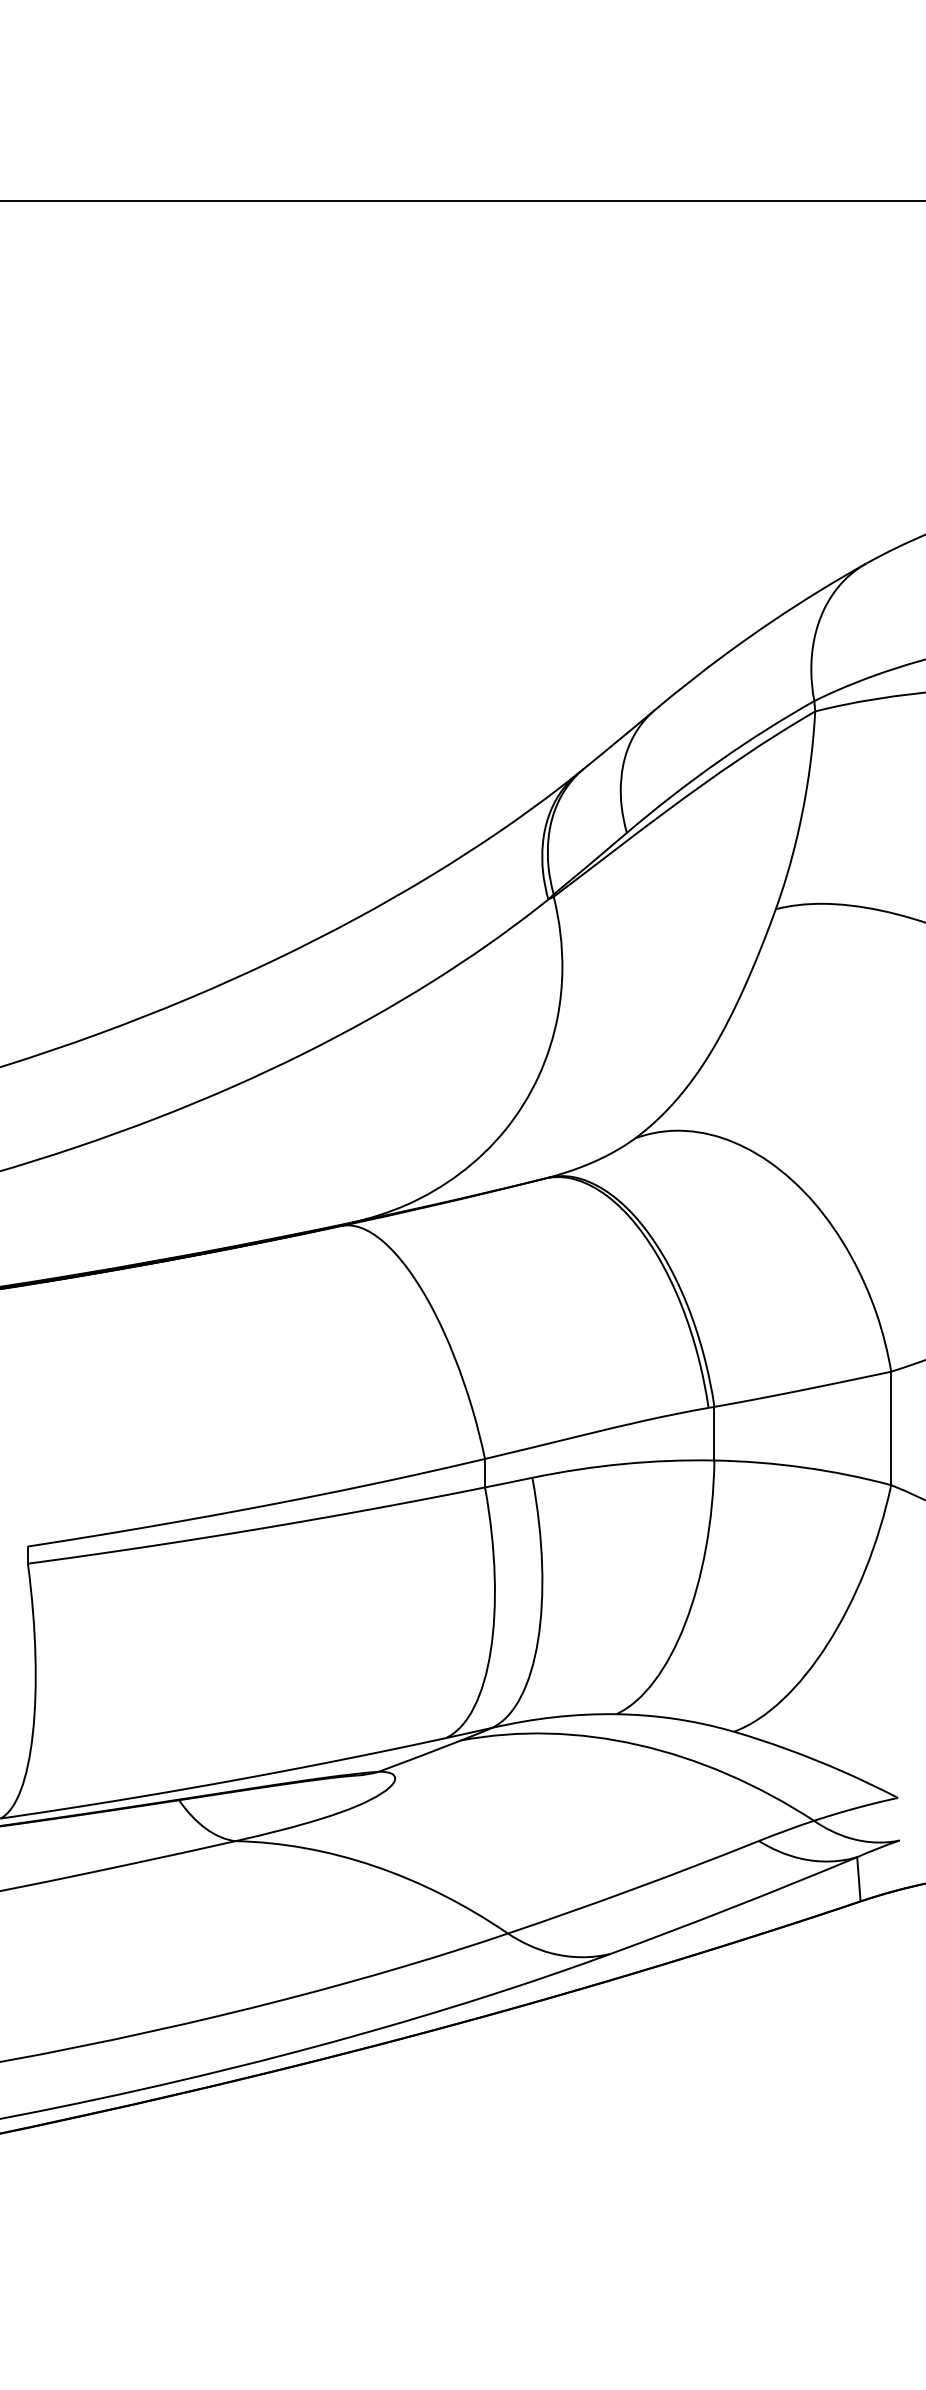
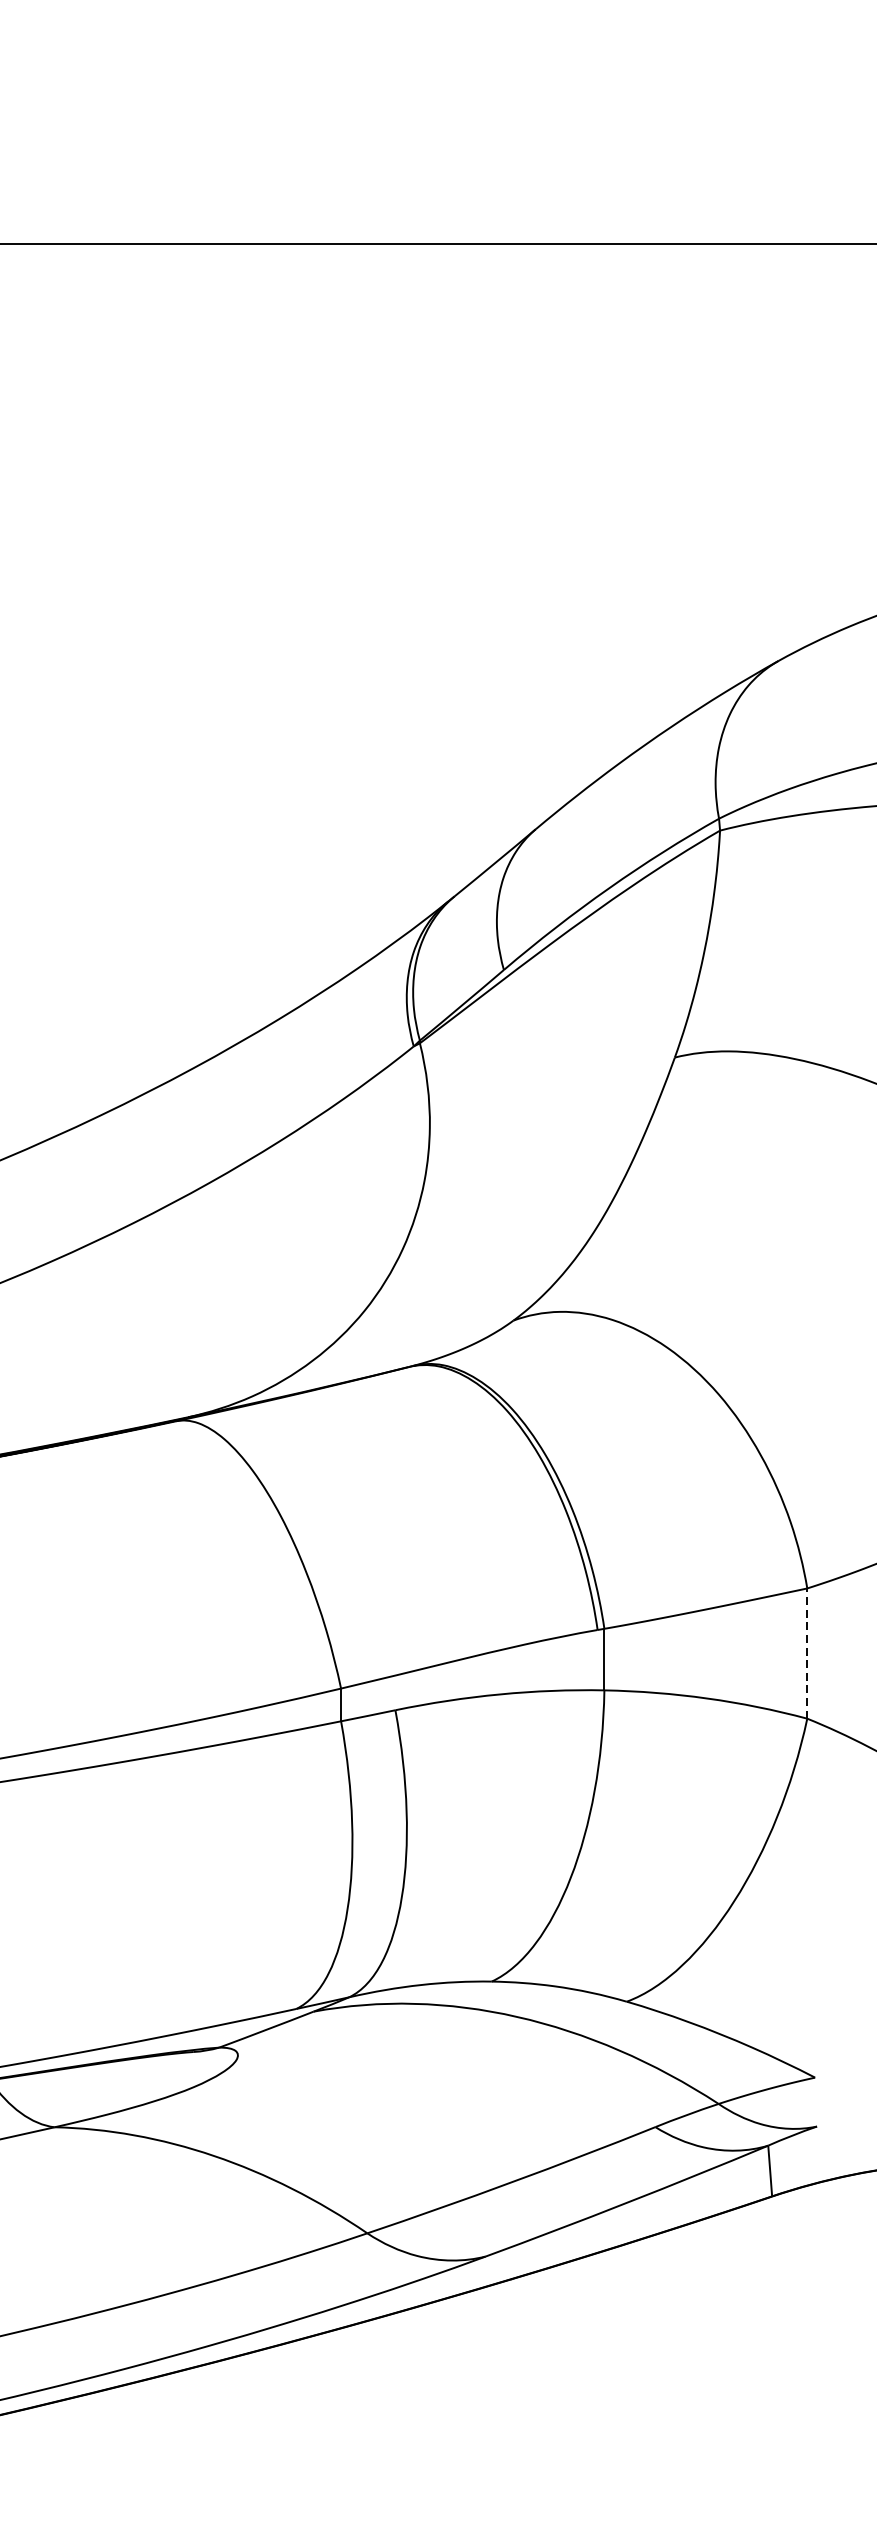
line: (891, 1428) -> (807, 1653), solid -> dashed

